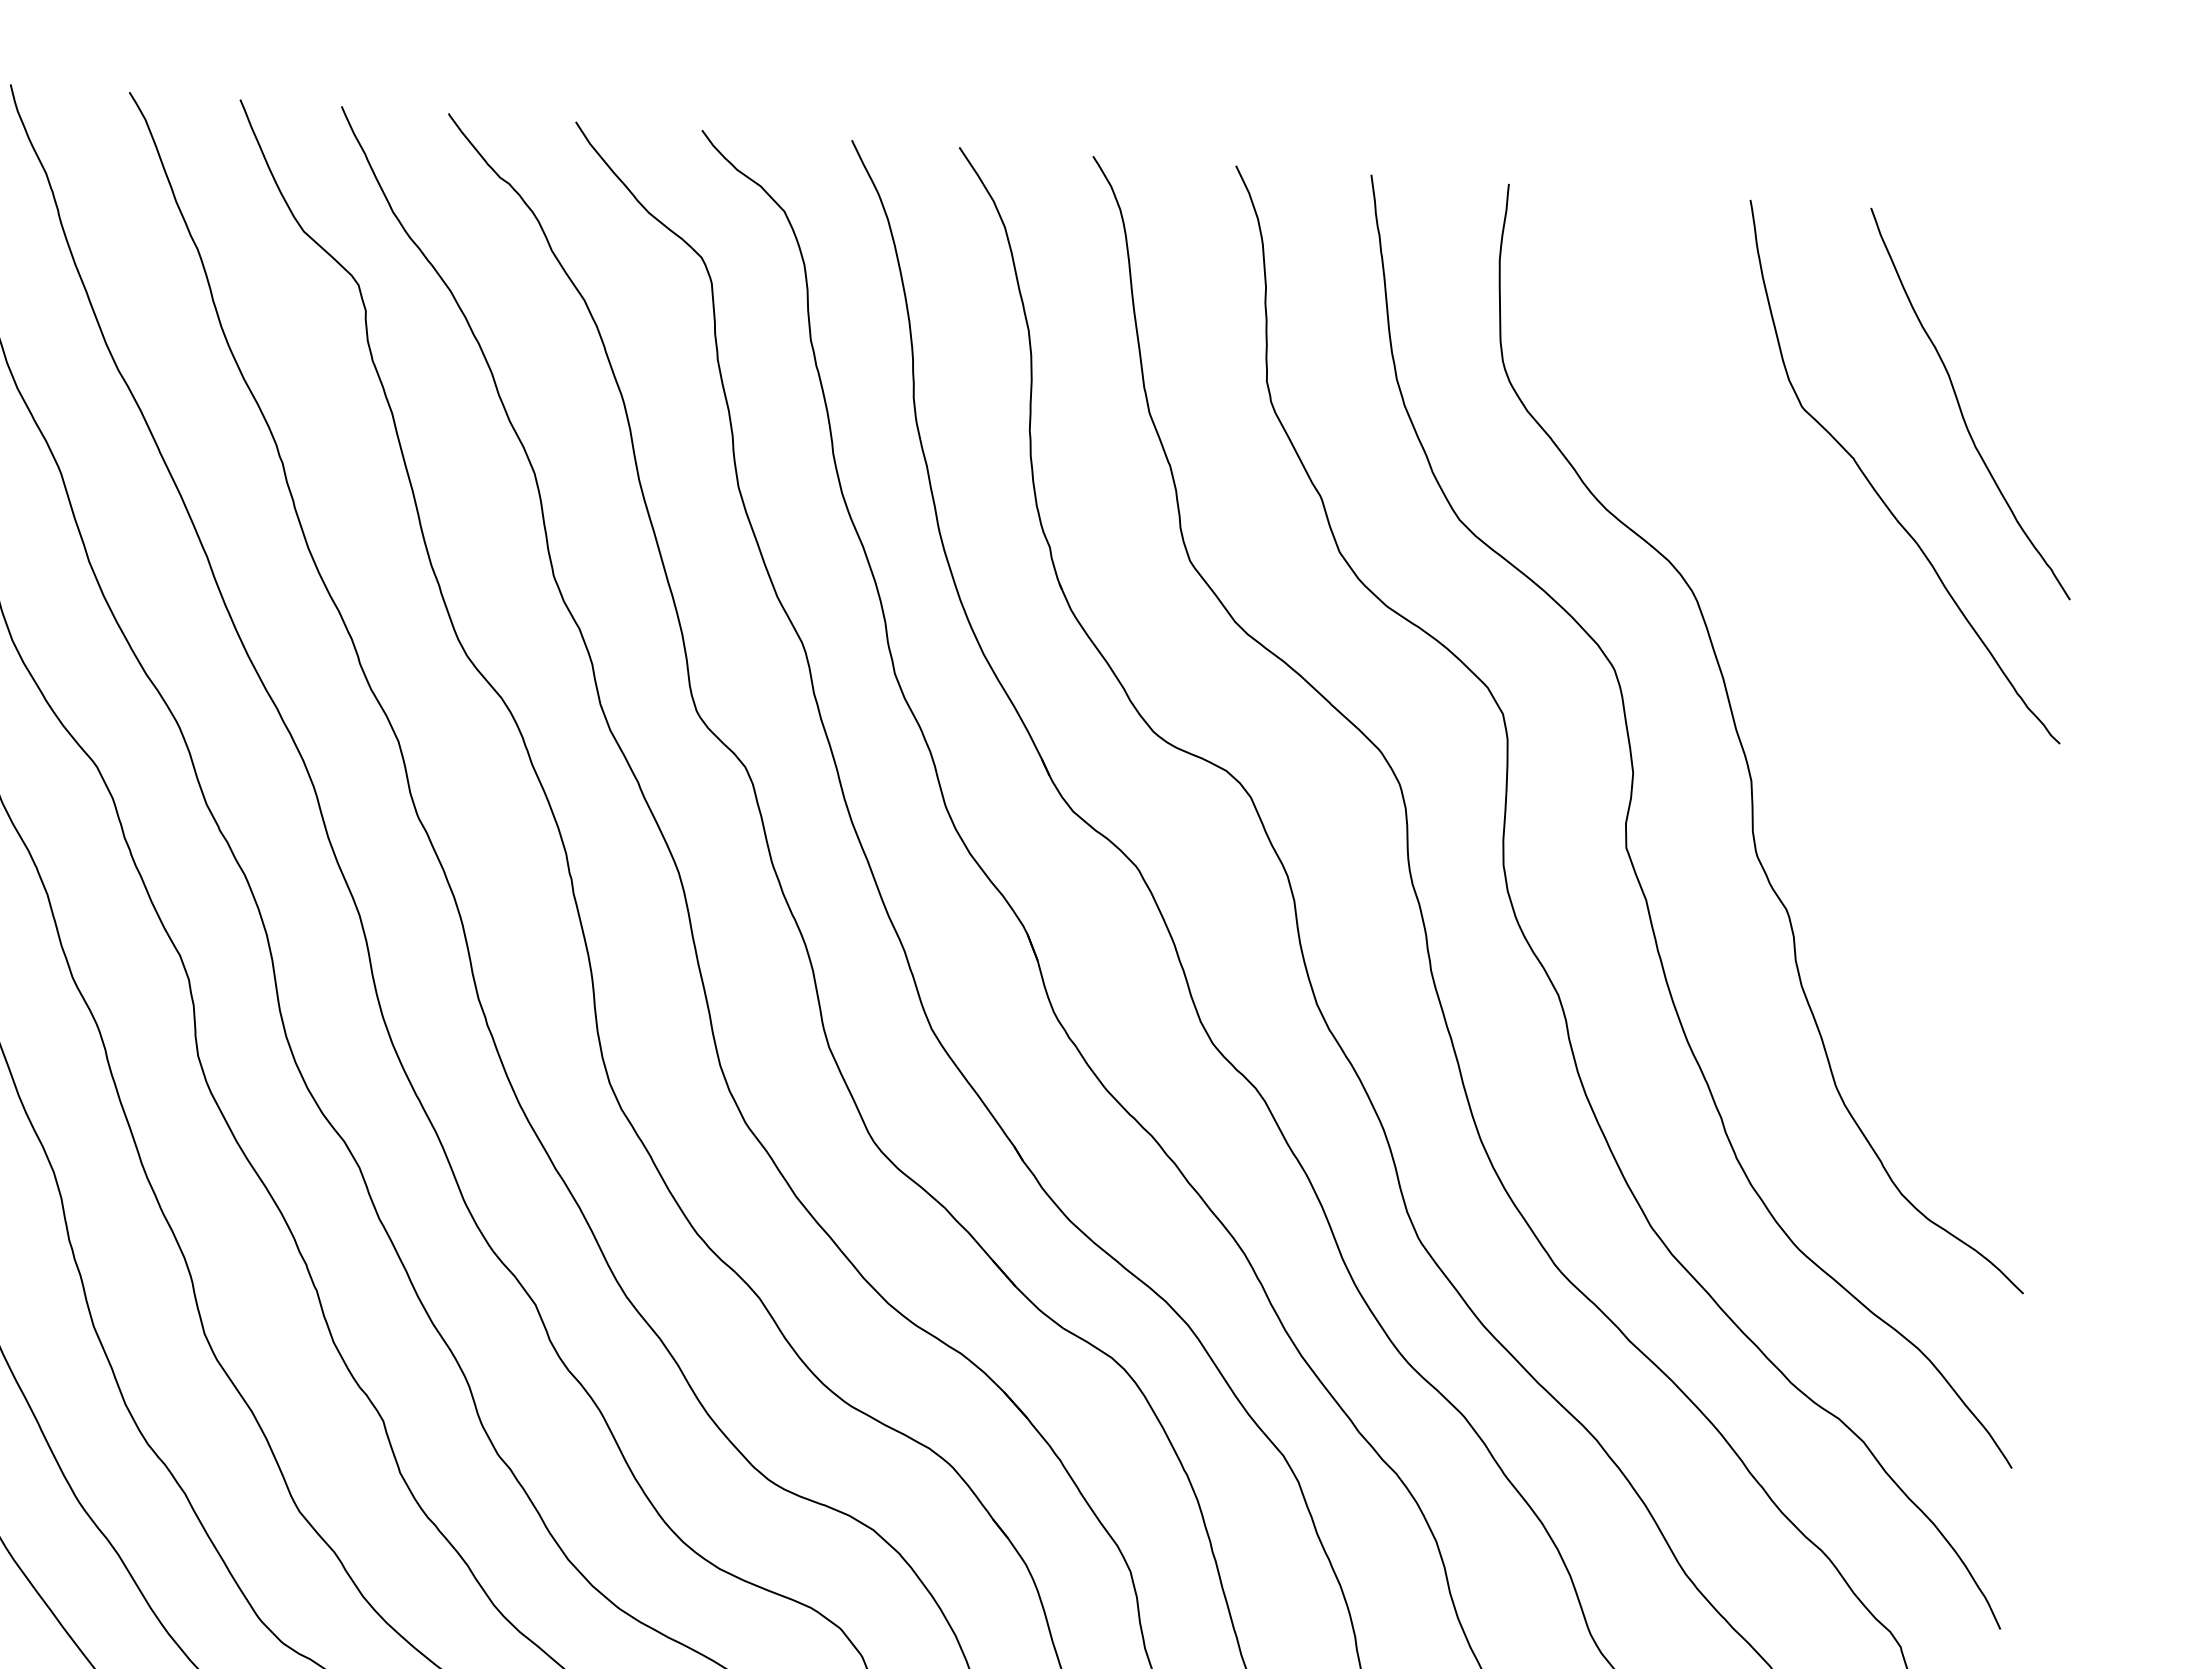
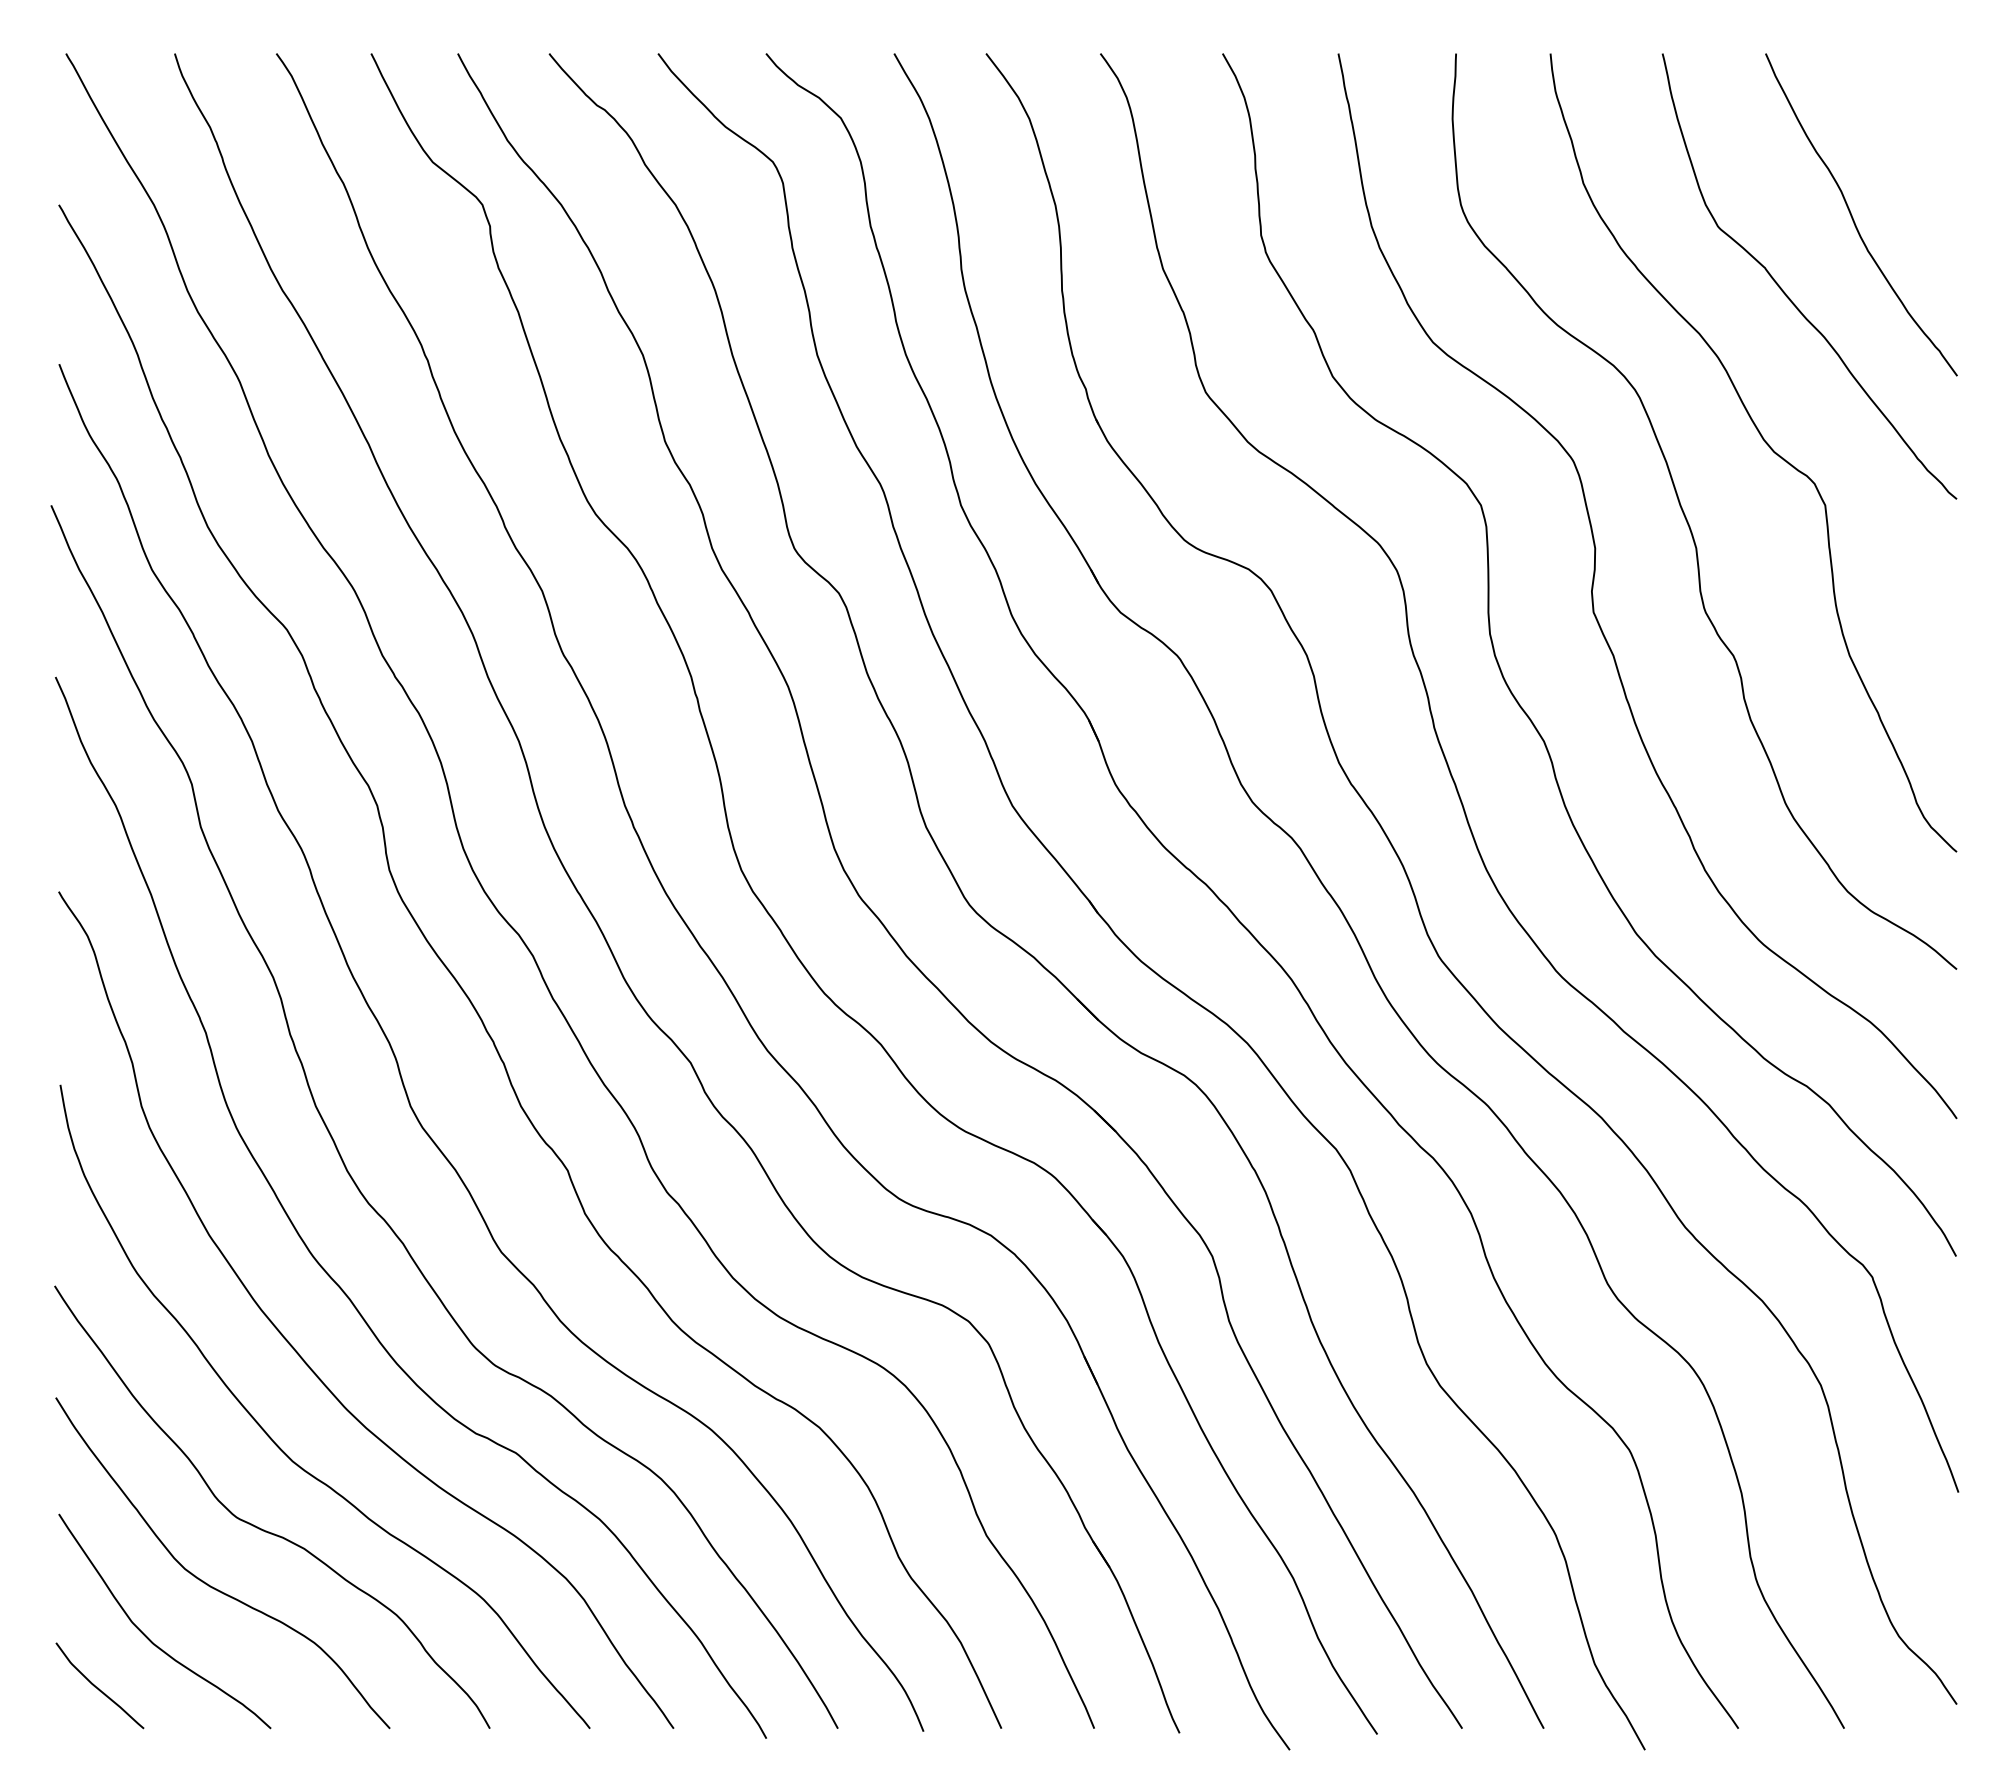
curve: (1839, 662) -> (1764, 442), added

